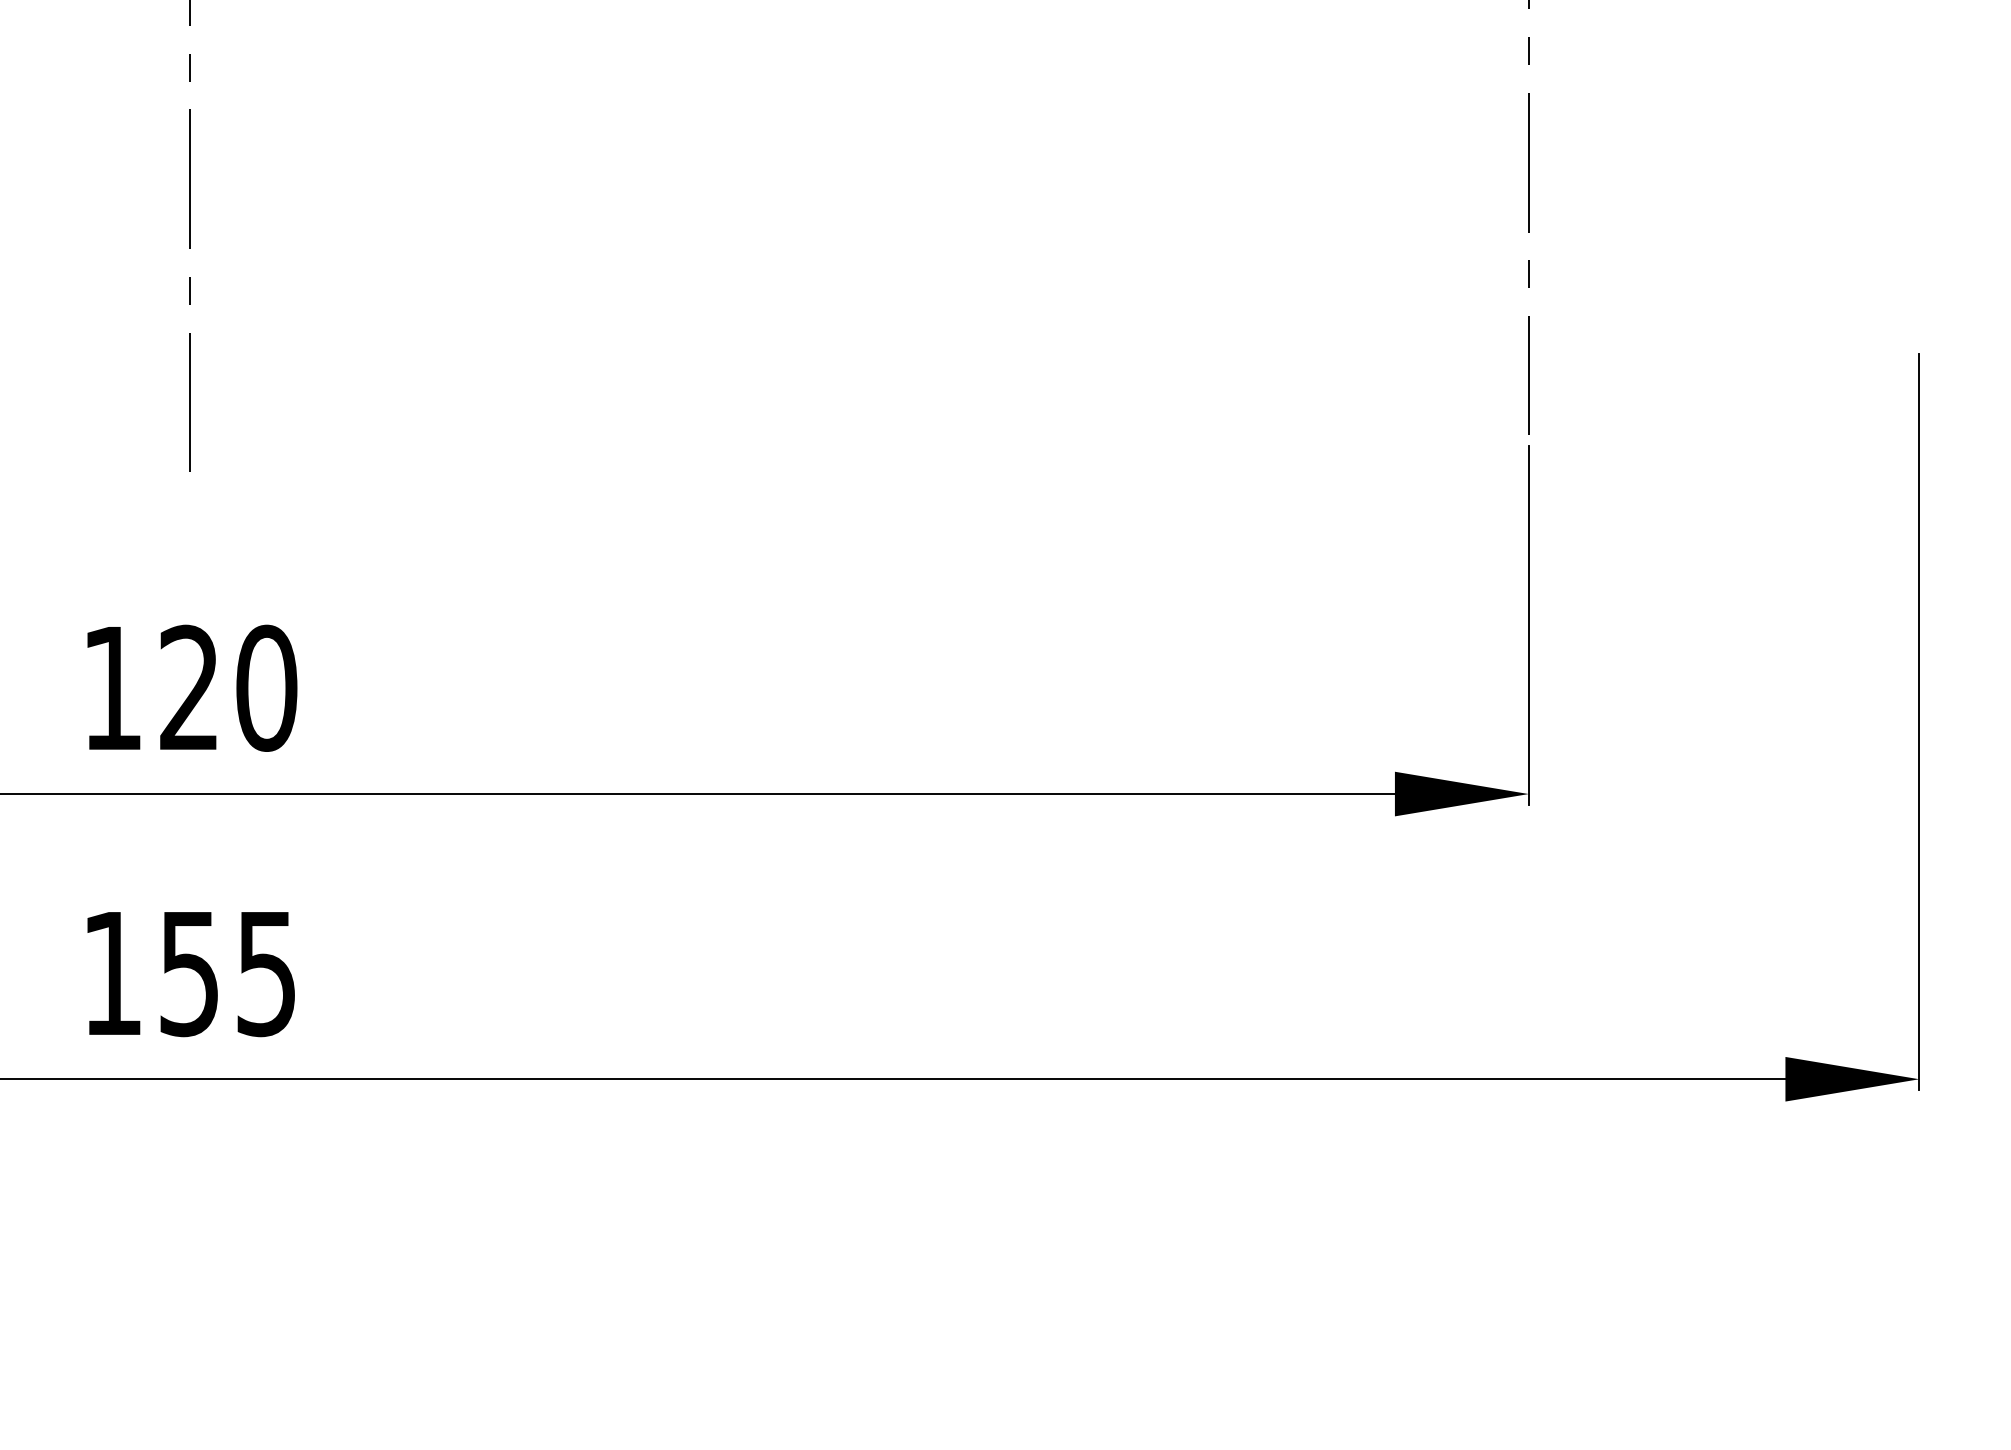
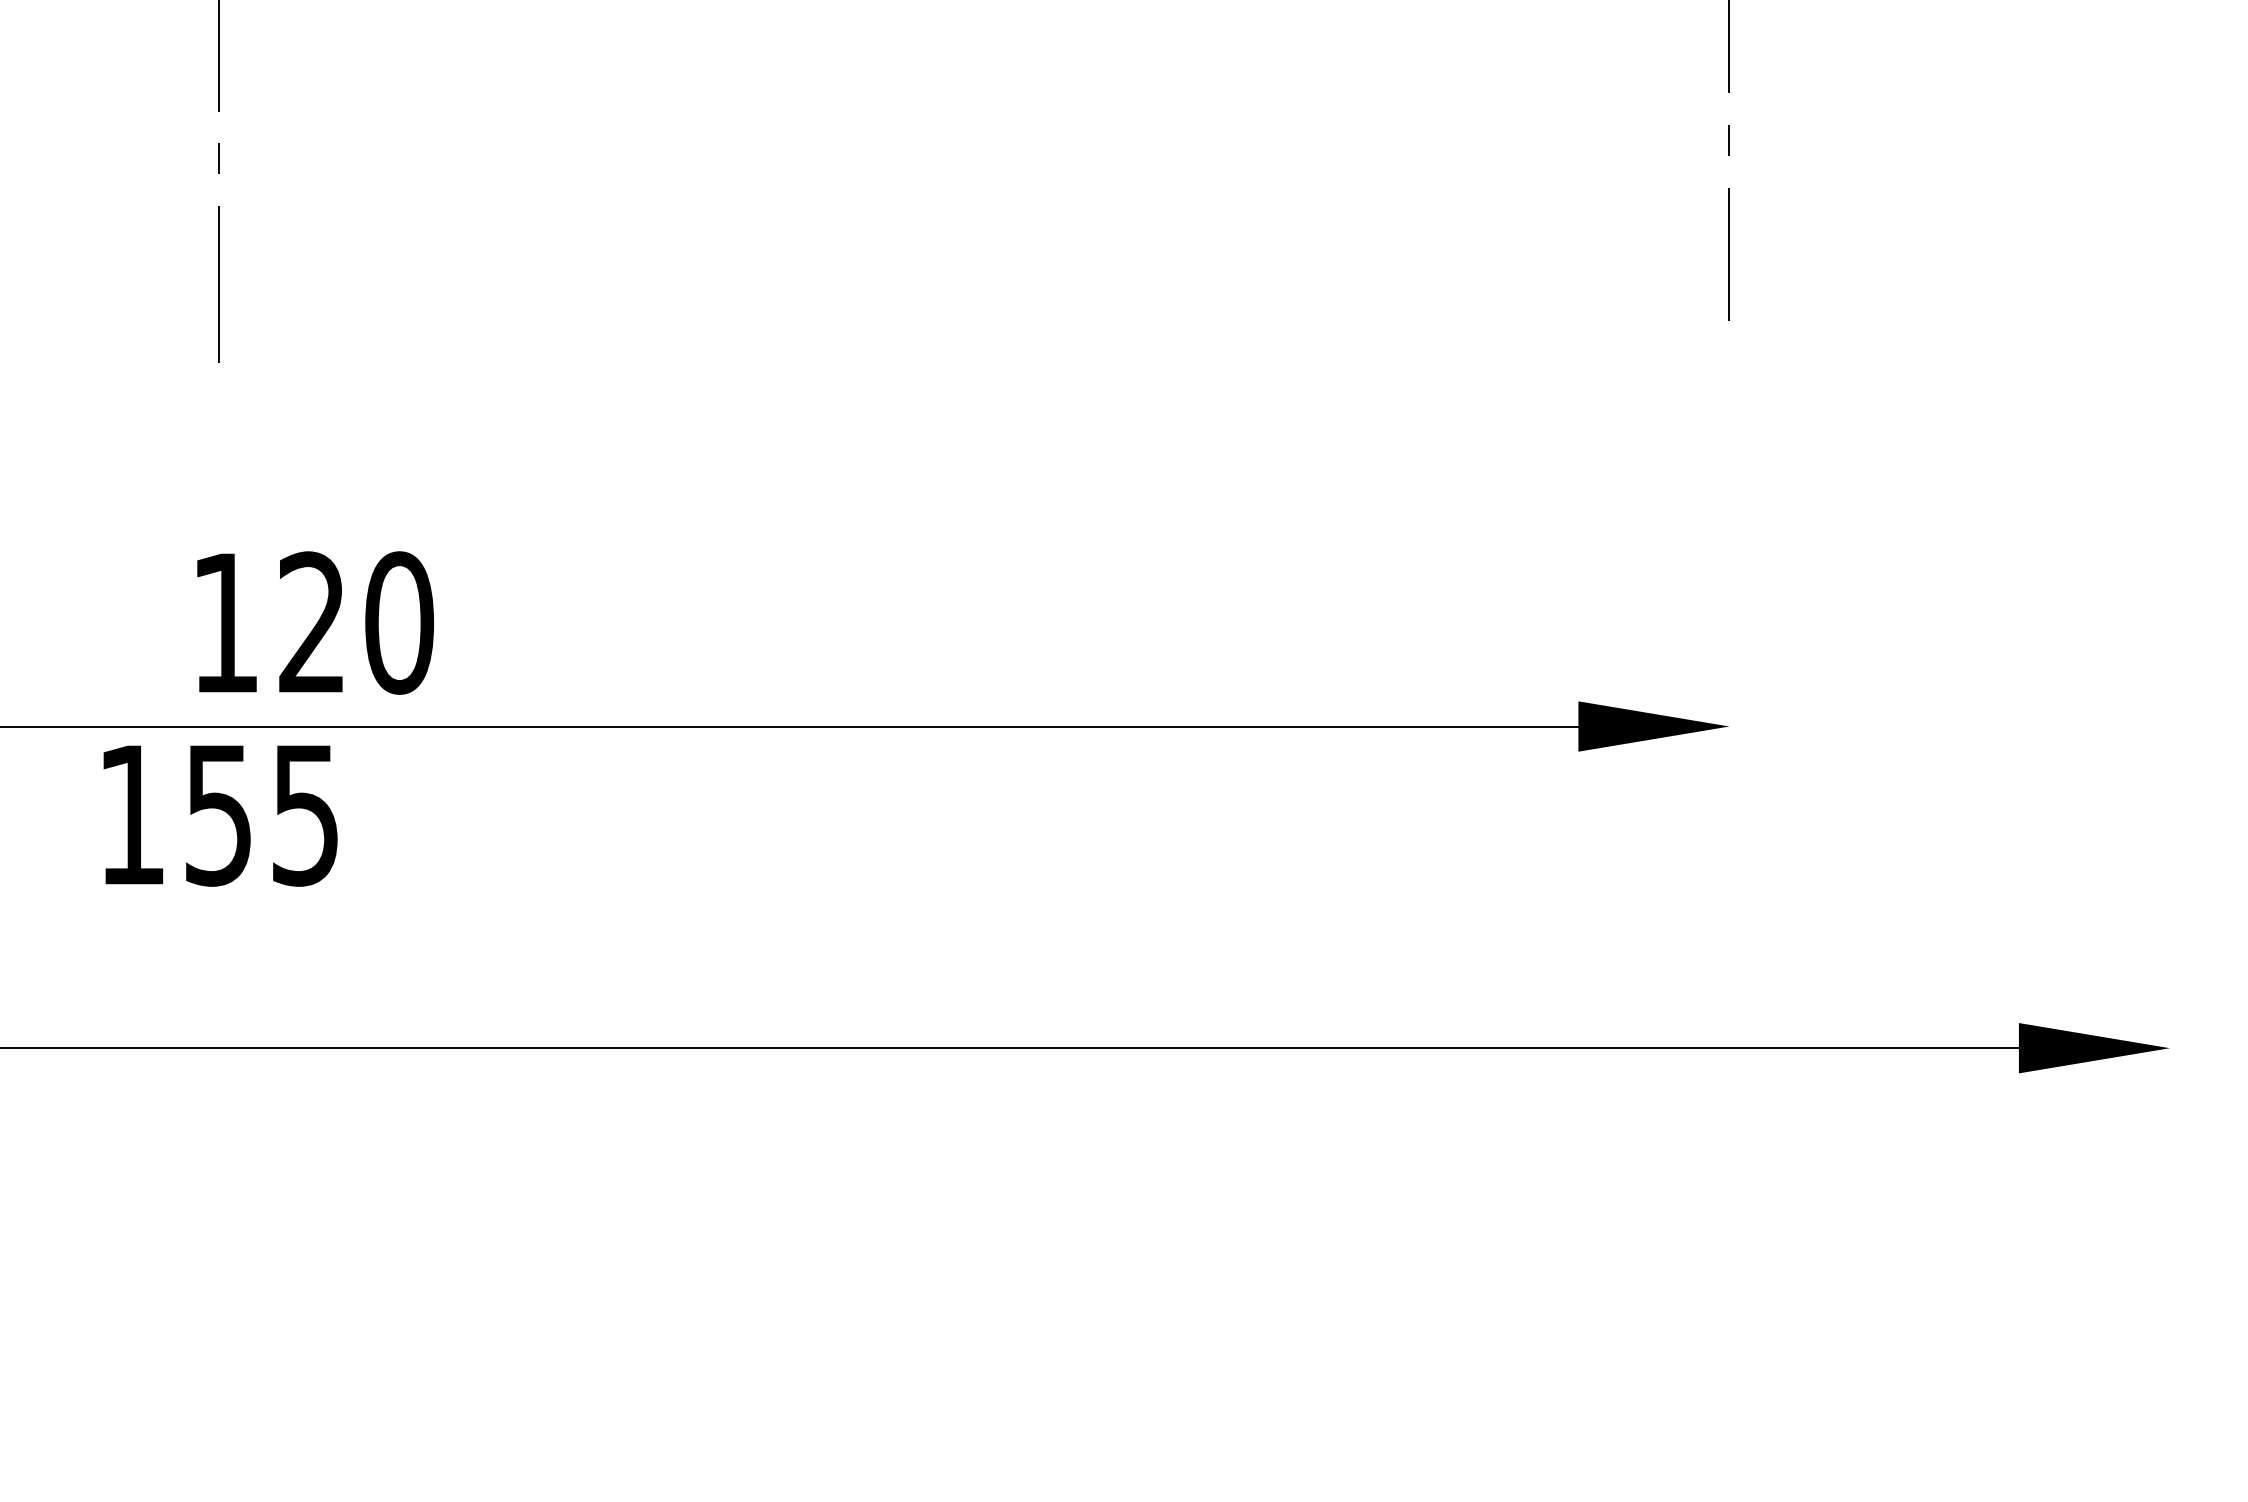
line: (1528, 625) -> (1729, 536), removed
text: (192, 687) -> (315, 622), moved
line: (1919, 722) -> (2170, 645), removed
text: (190, 974) -> (219, 816), moved

